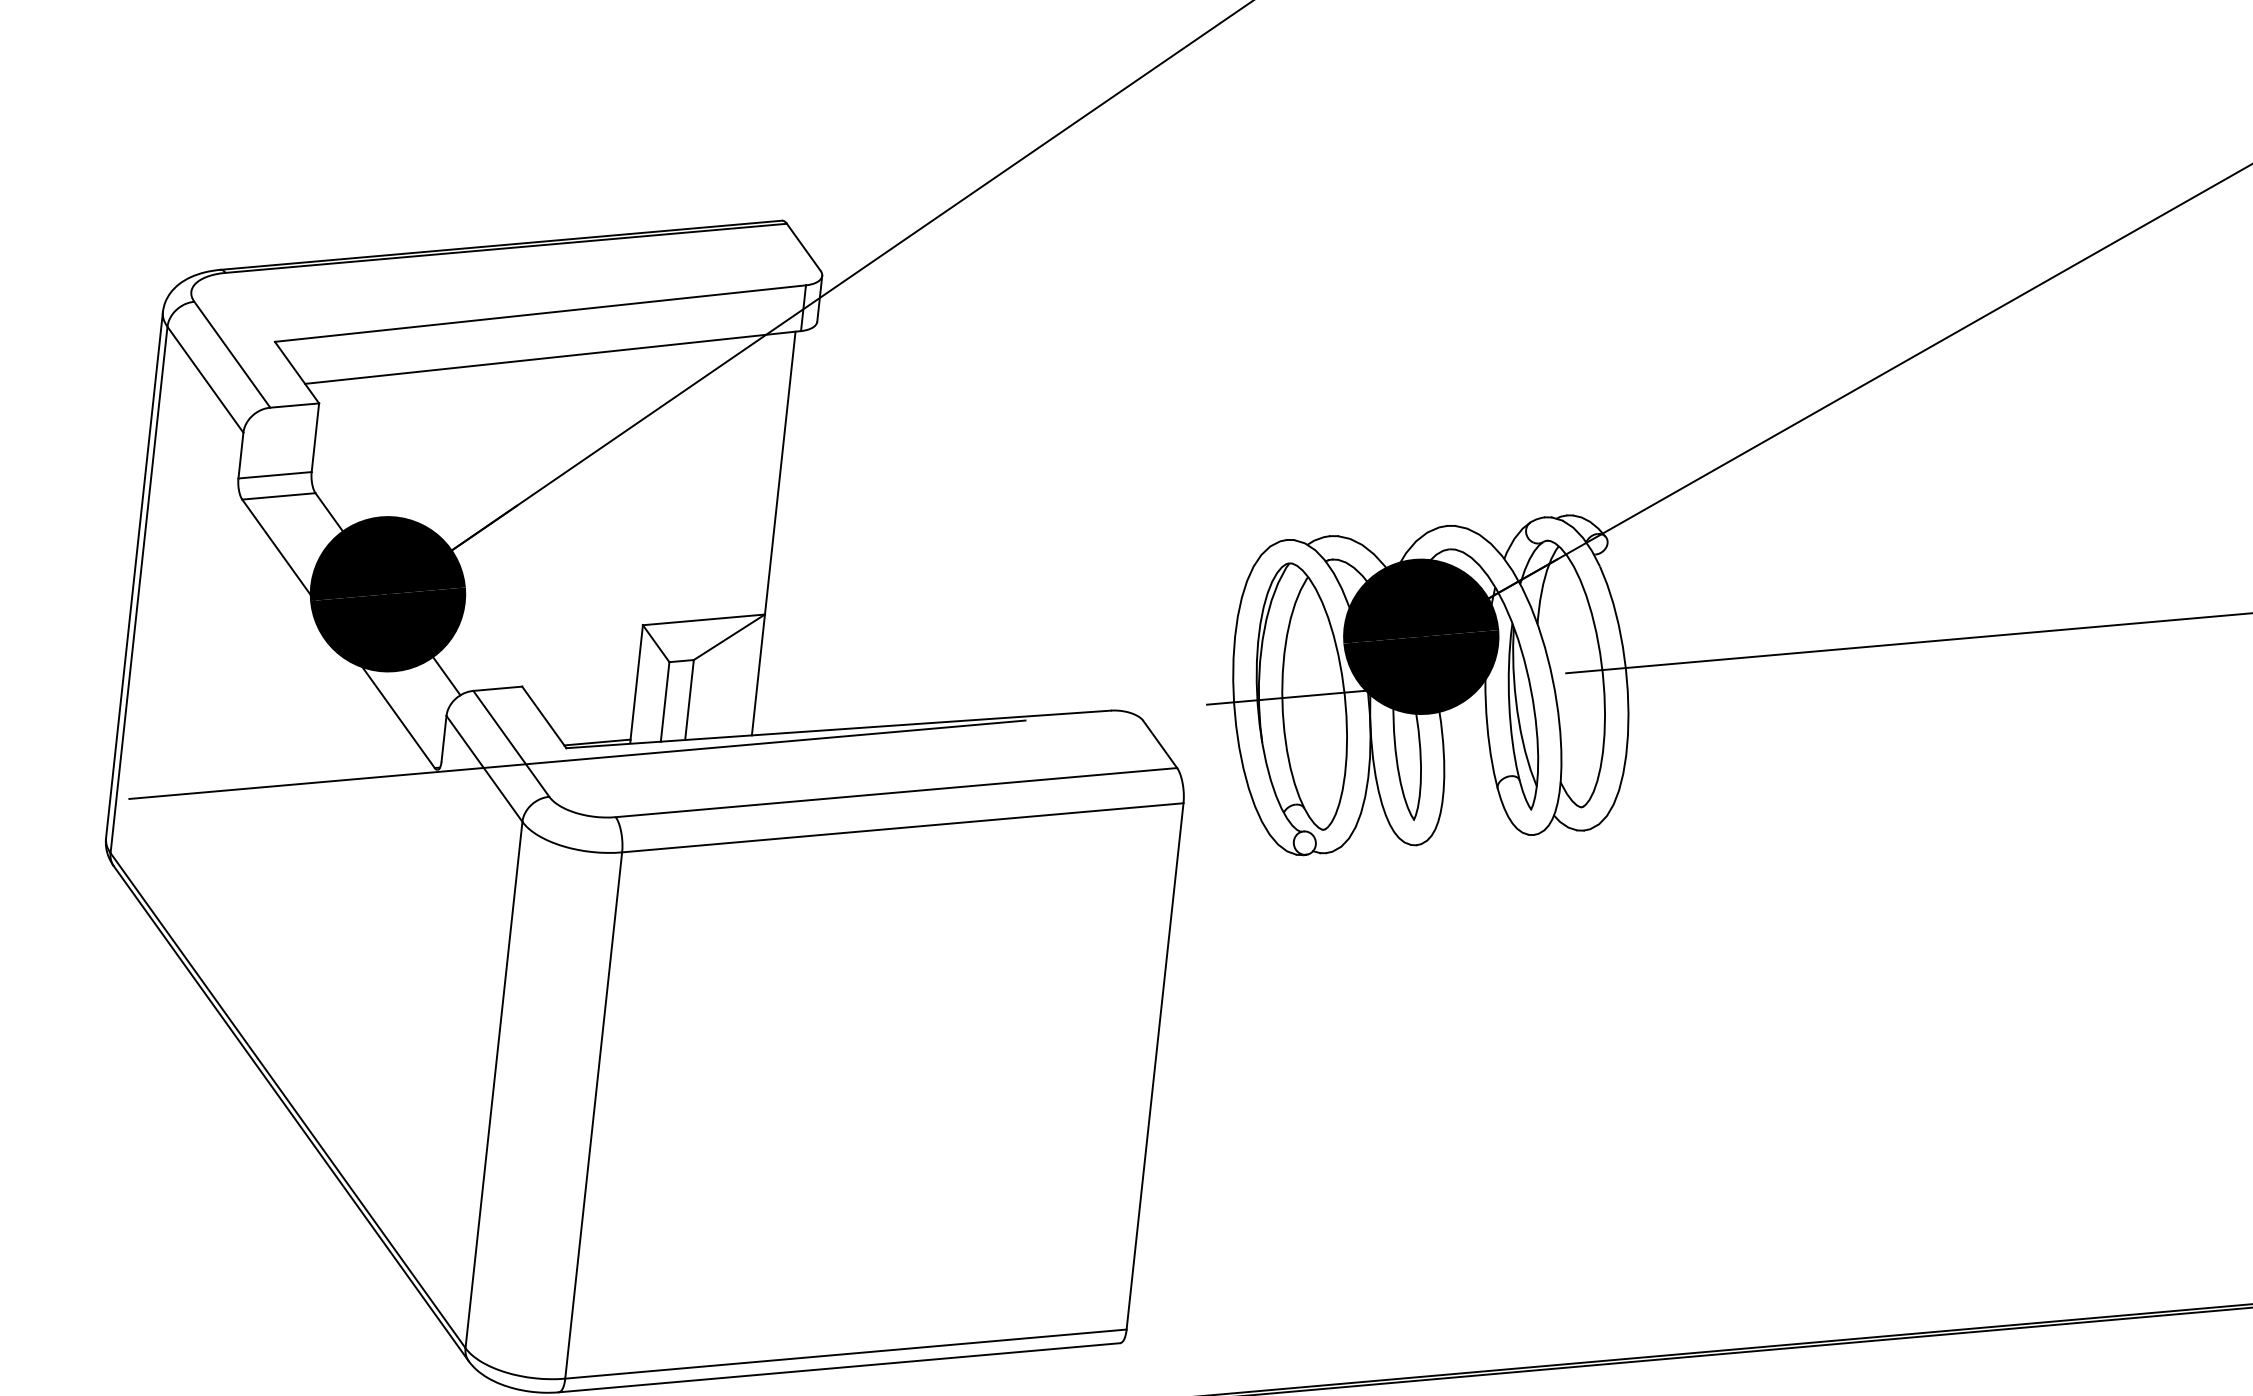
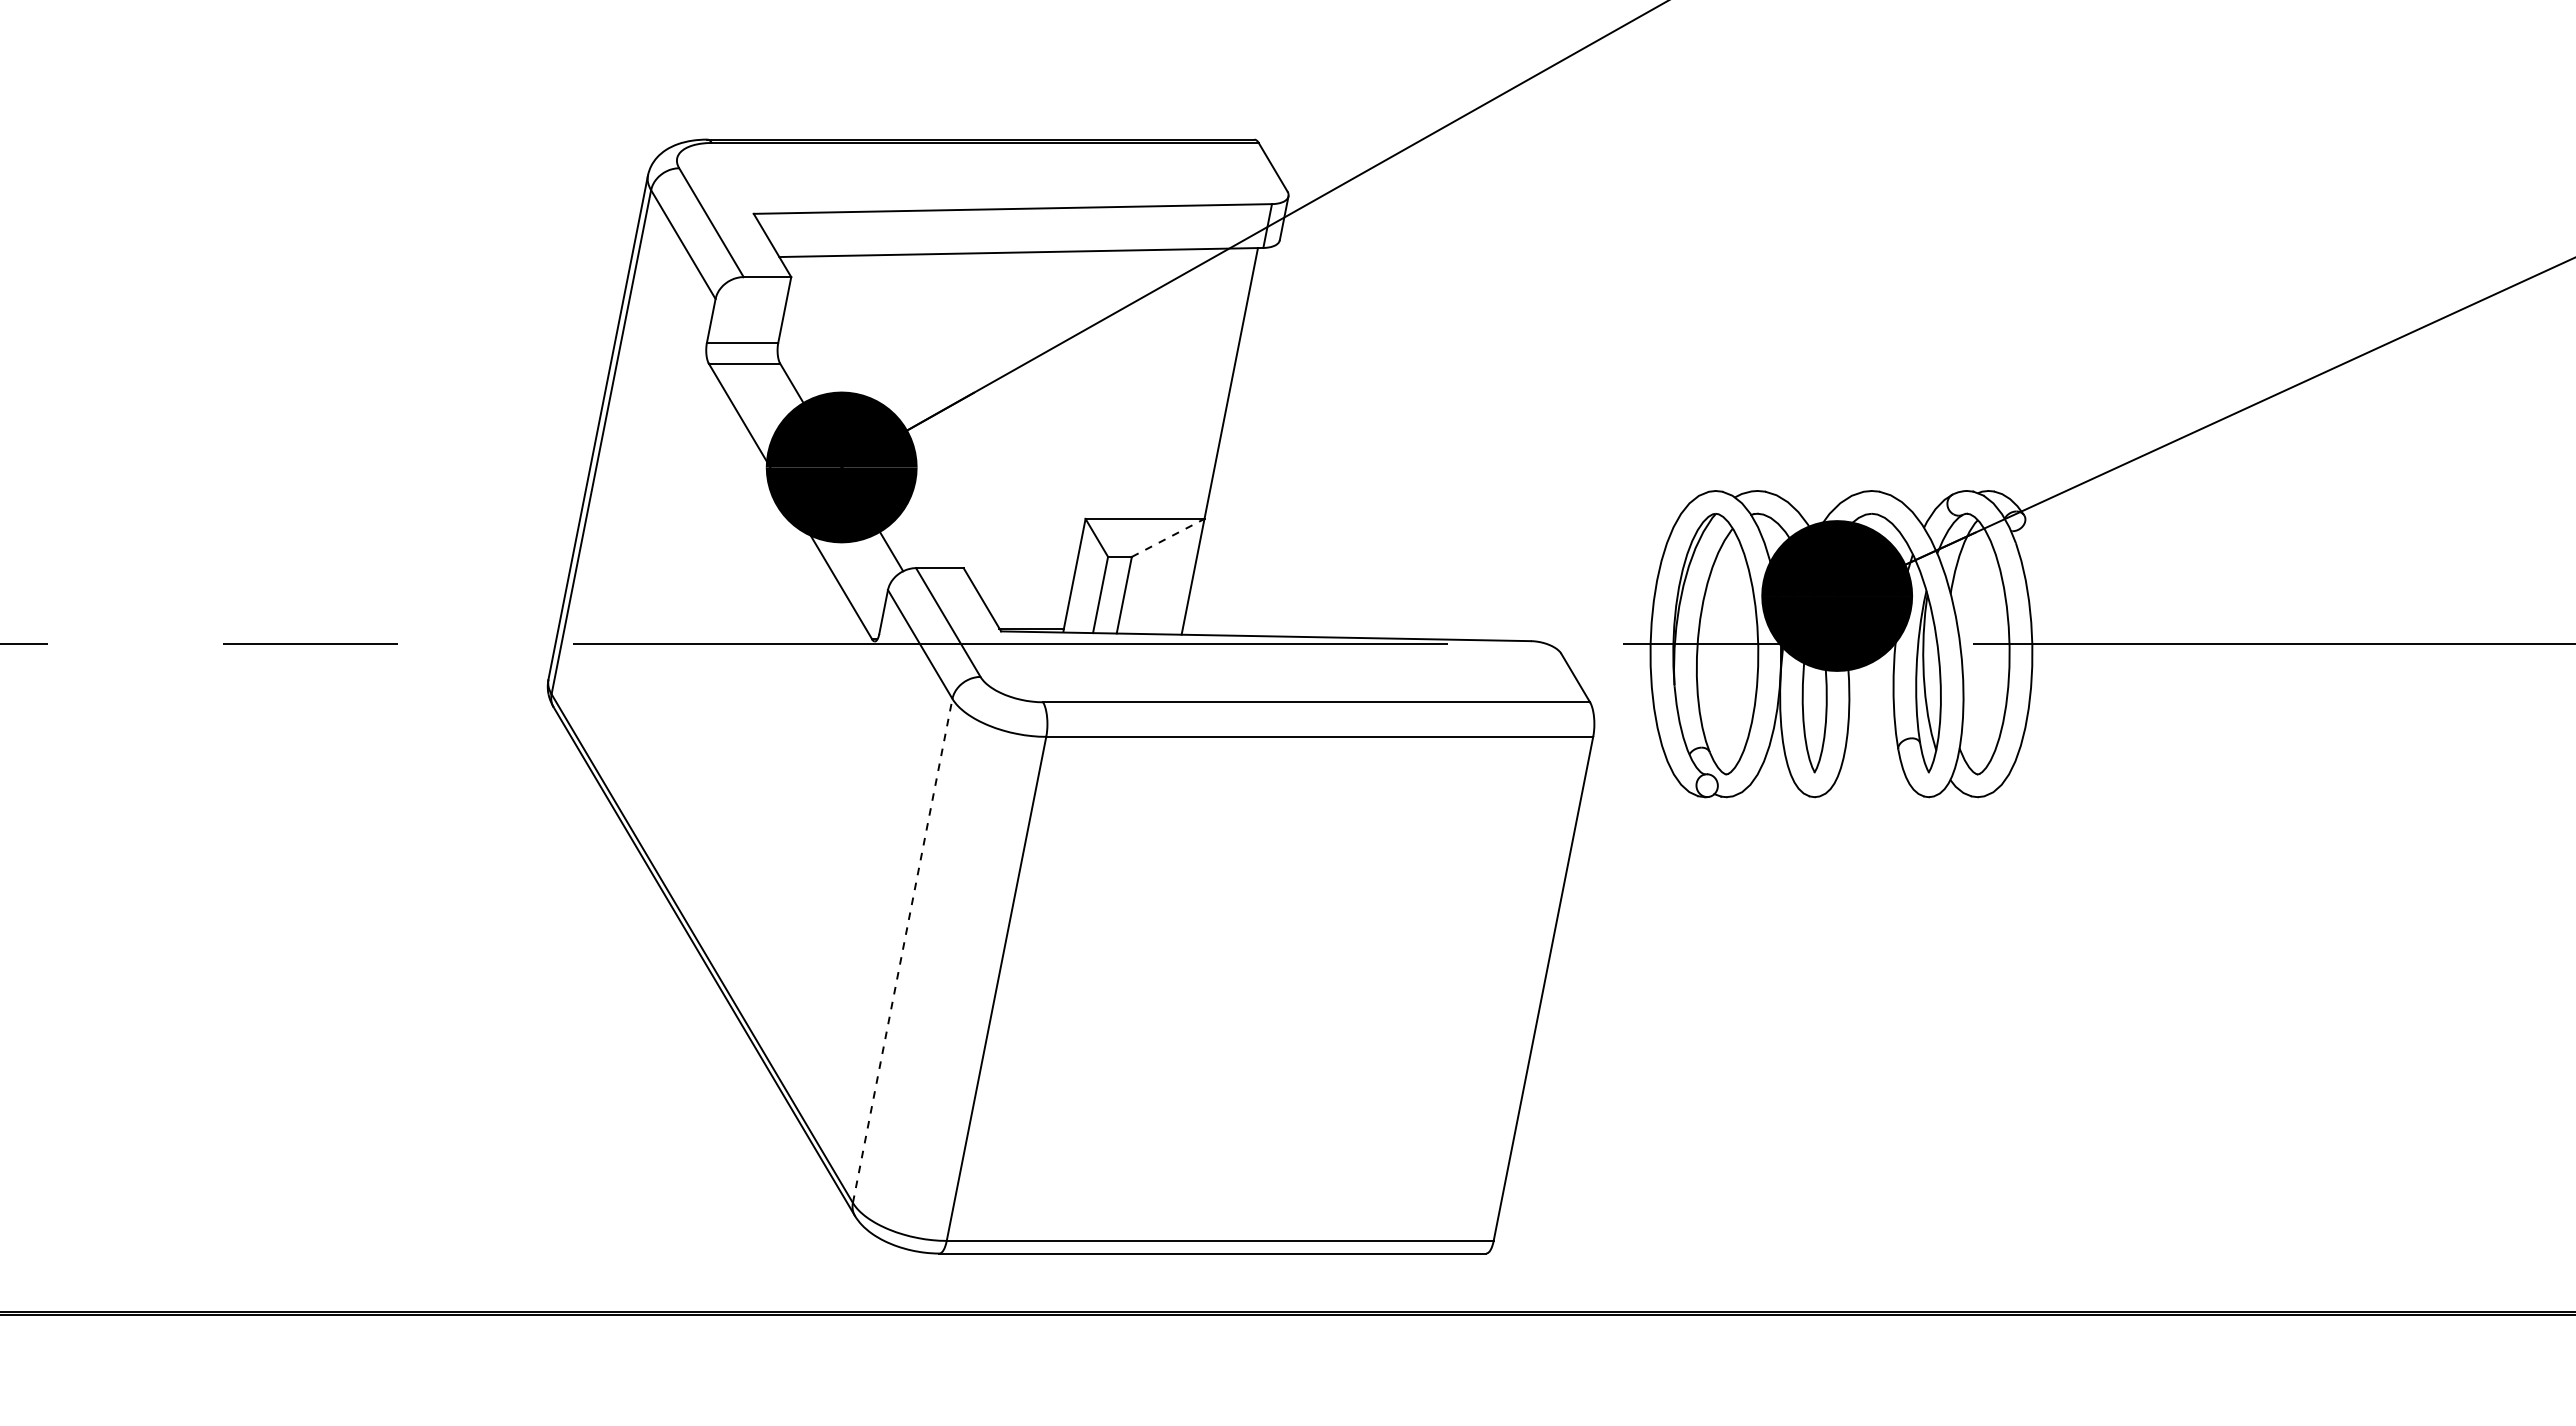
line: (729, 636) -> (1168, 537), solid -> dashed
line: (493, 1084) -> (902, 950), solid -> dashed

